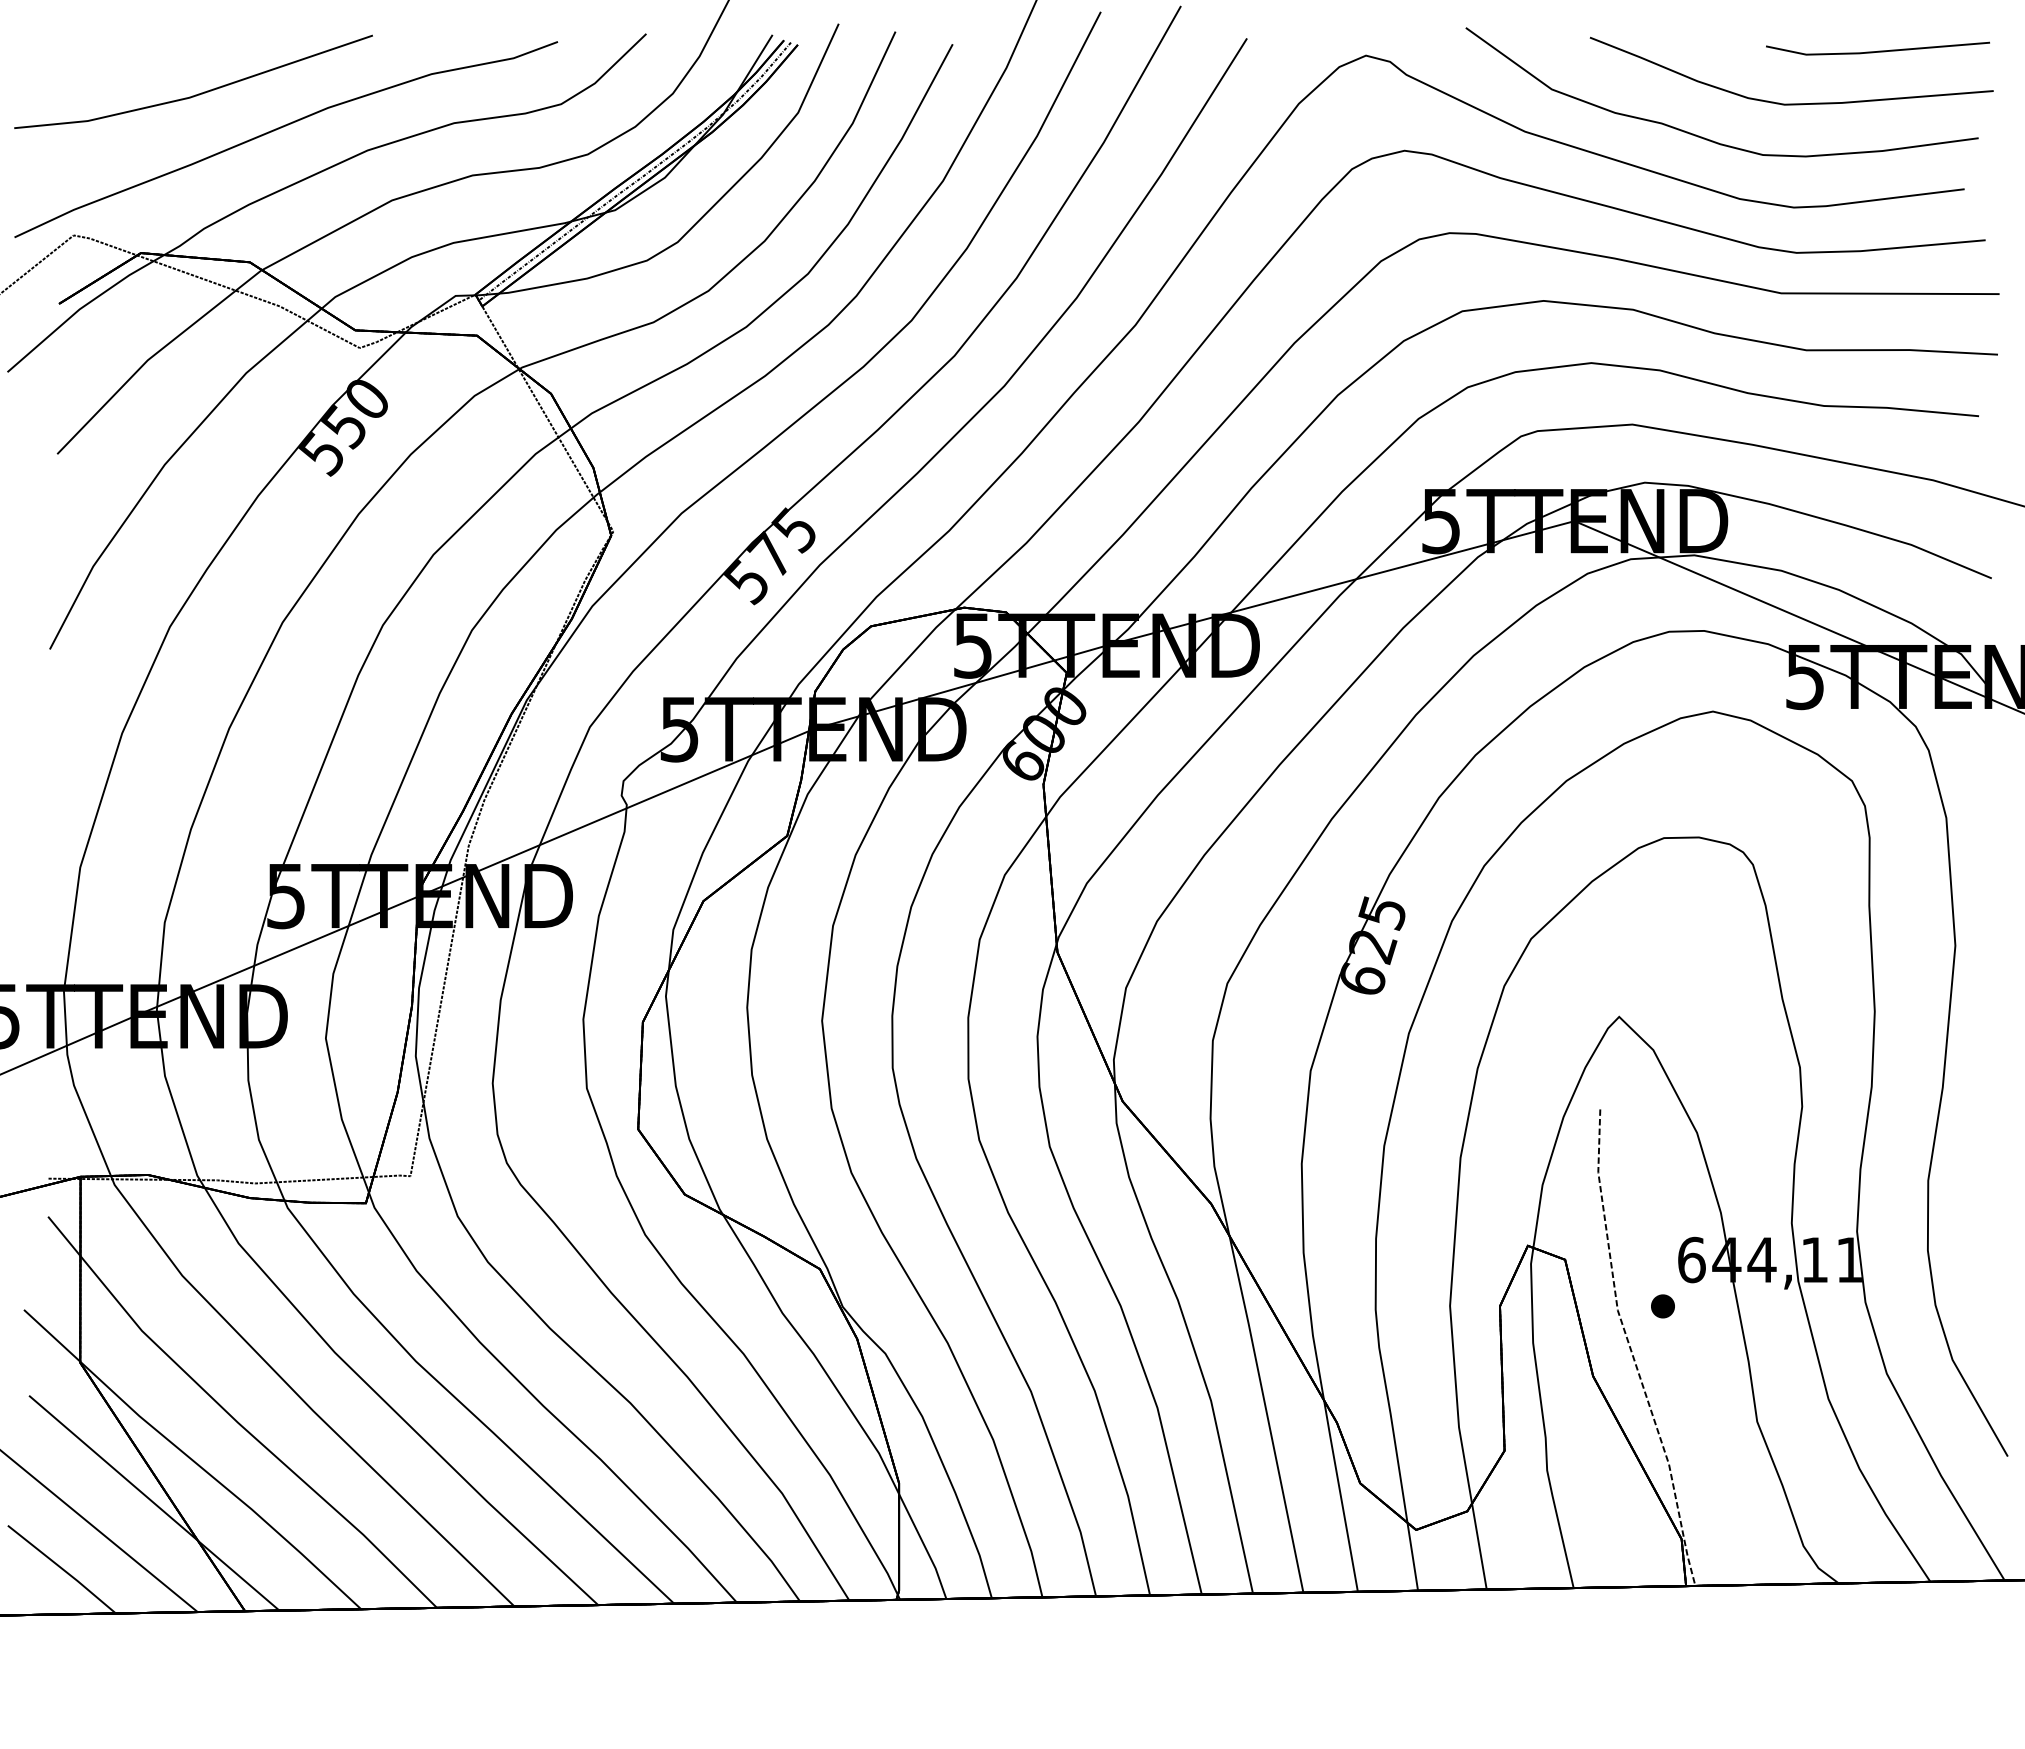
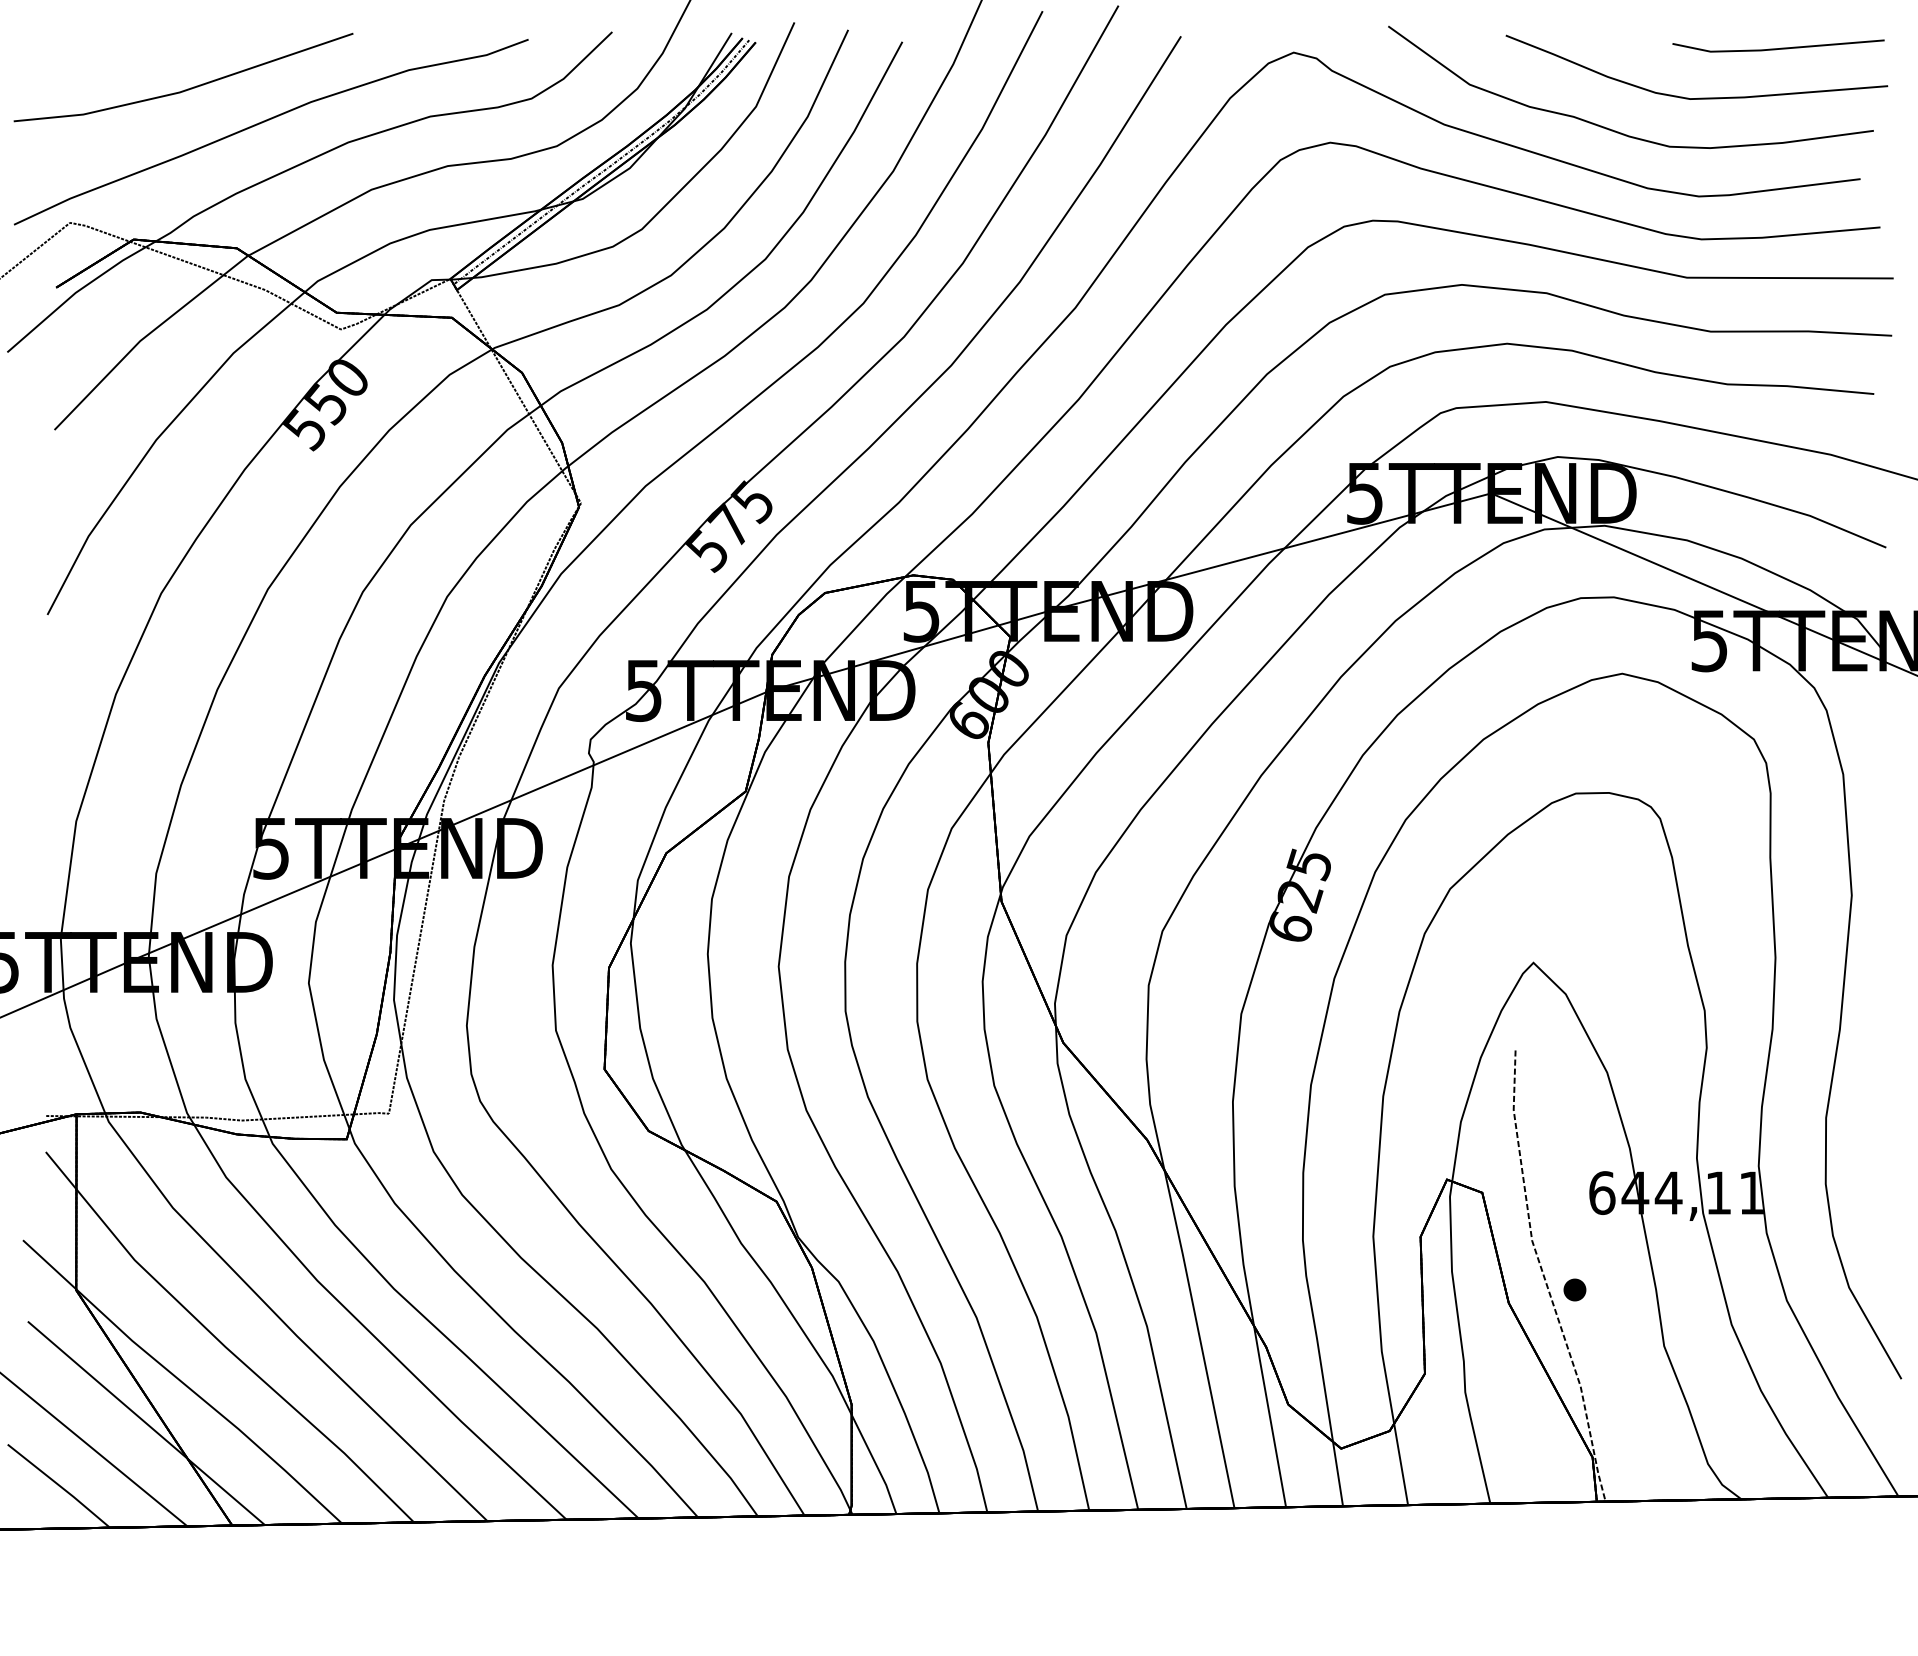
part: (1662, 1306) -> (1574, 1290), moved

